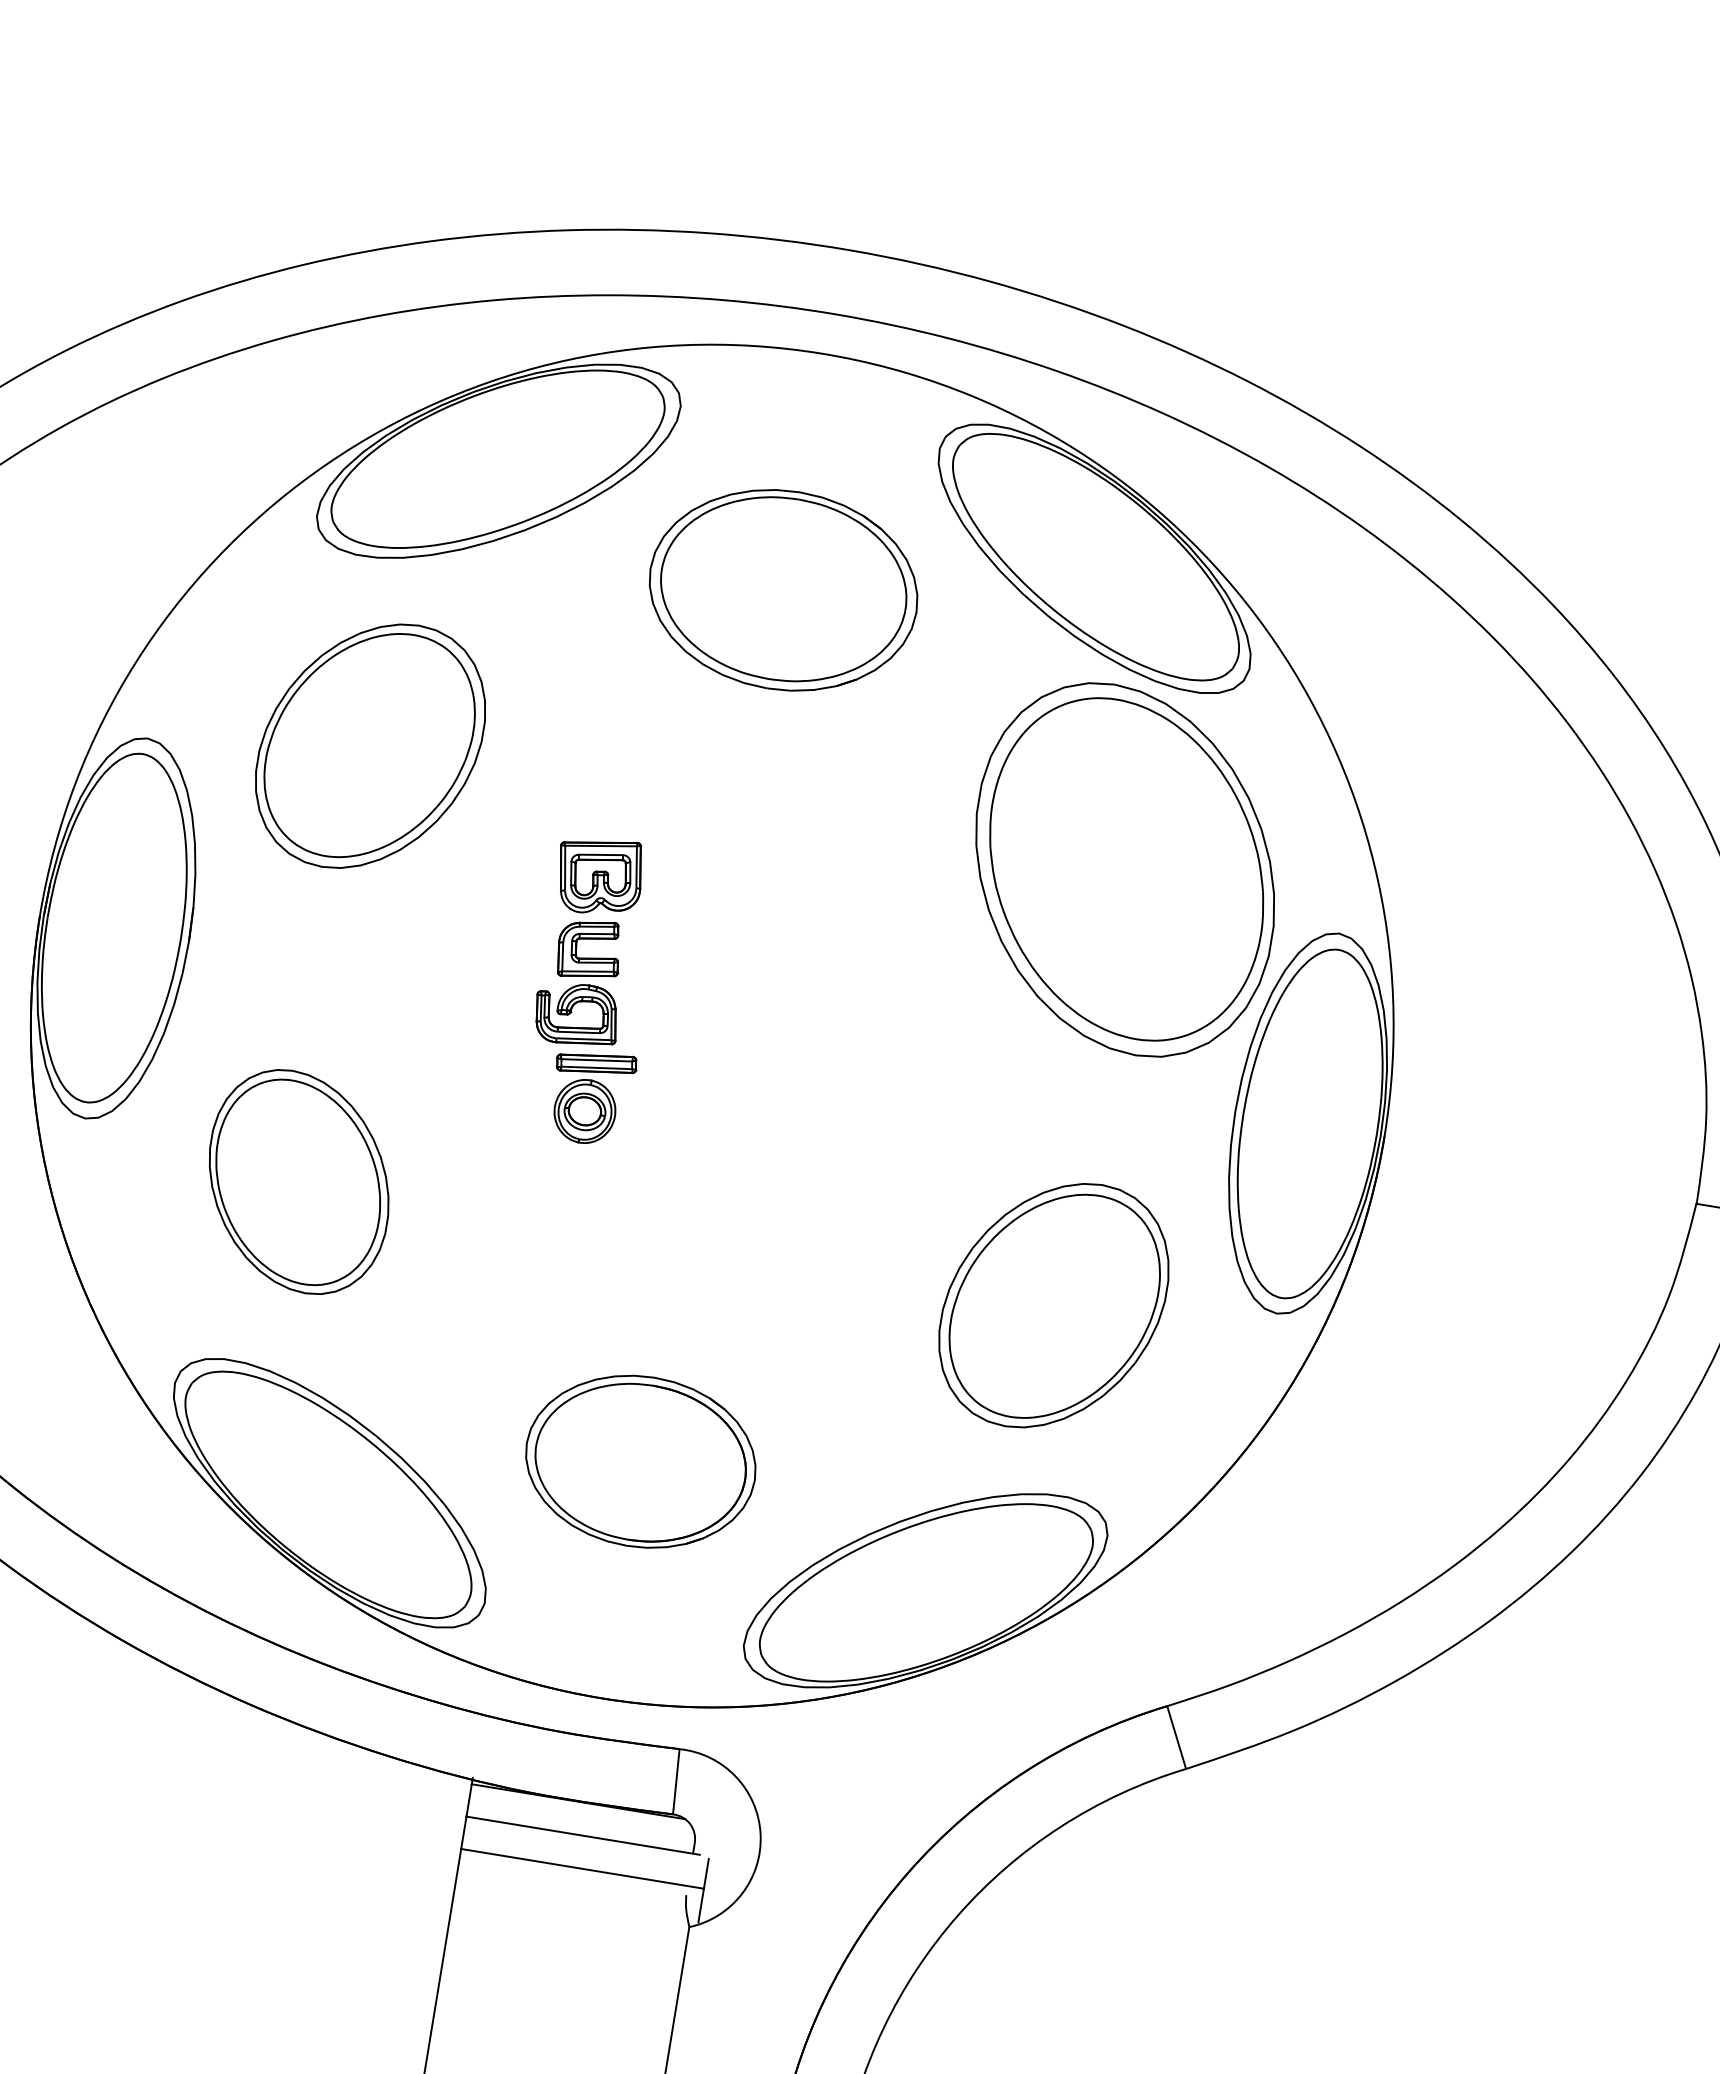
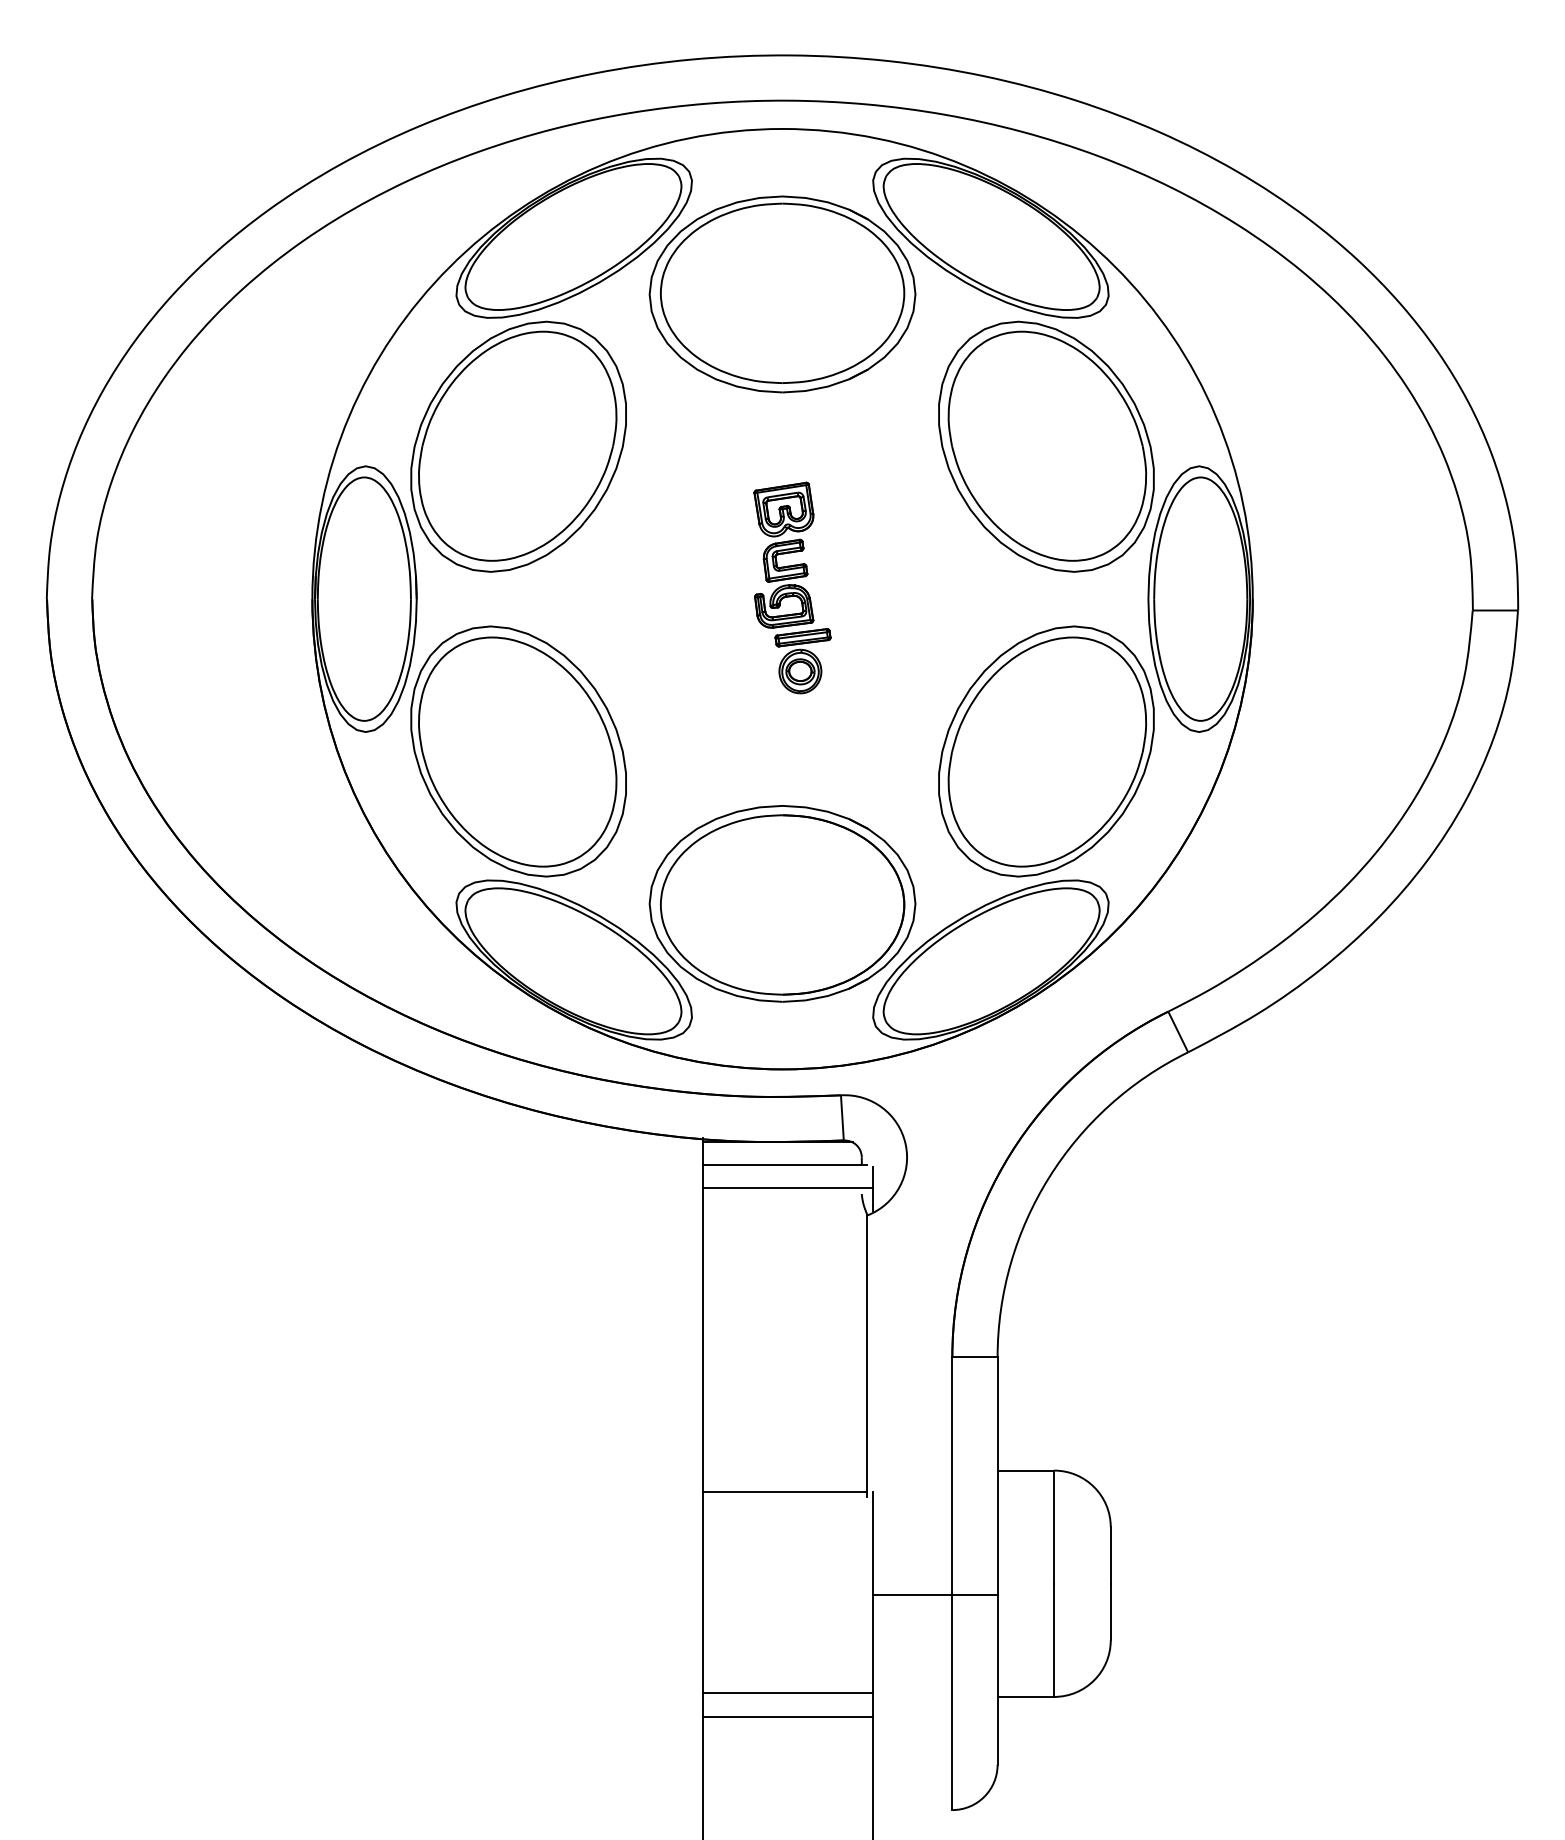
part: (783, 590) -> (782, 294), size x1.43
part: (370, 745) -> (518, 446), size x1.43
part: (593, 989) -> (792, 587), moved
part: (298, 1182) -> (518, 751), size x1.67
part: (1053, 1305) -> (1046, 751), size x1.43
part: (640, 1461) -> (782, 903), size x1.67

